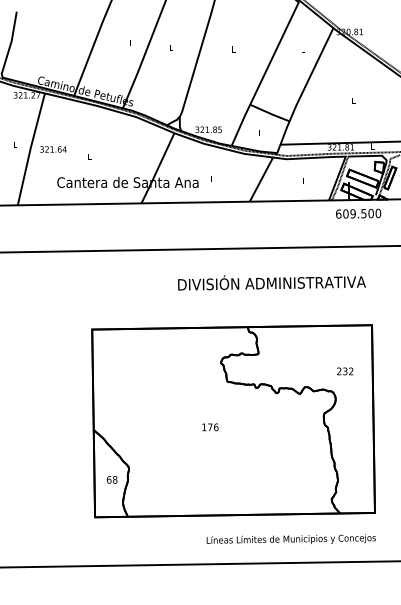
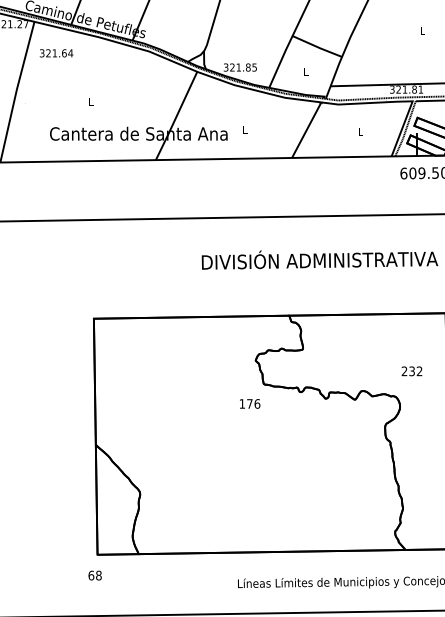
text: (53, 149) -> (56, 53), moved
text: (210, 427) -> (250, 404), moved
text: (112, 479) -> (95, 575), moved

